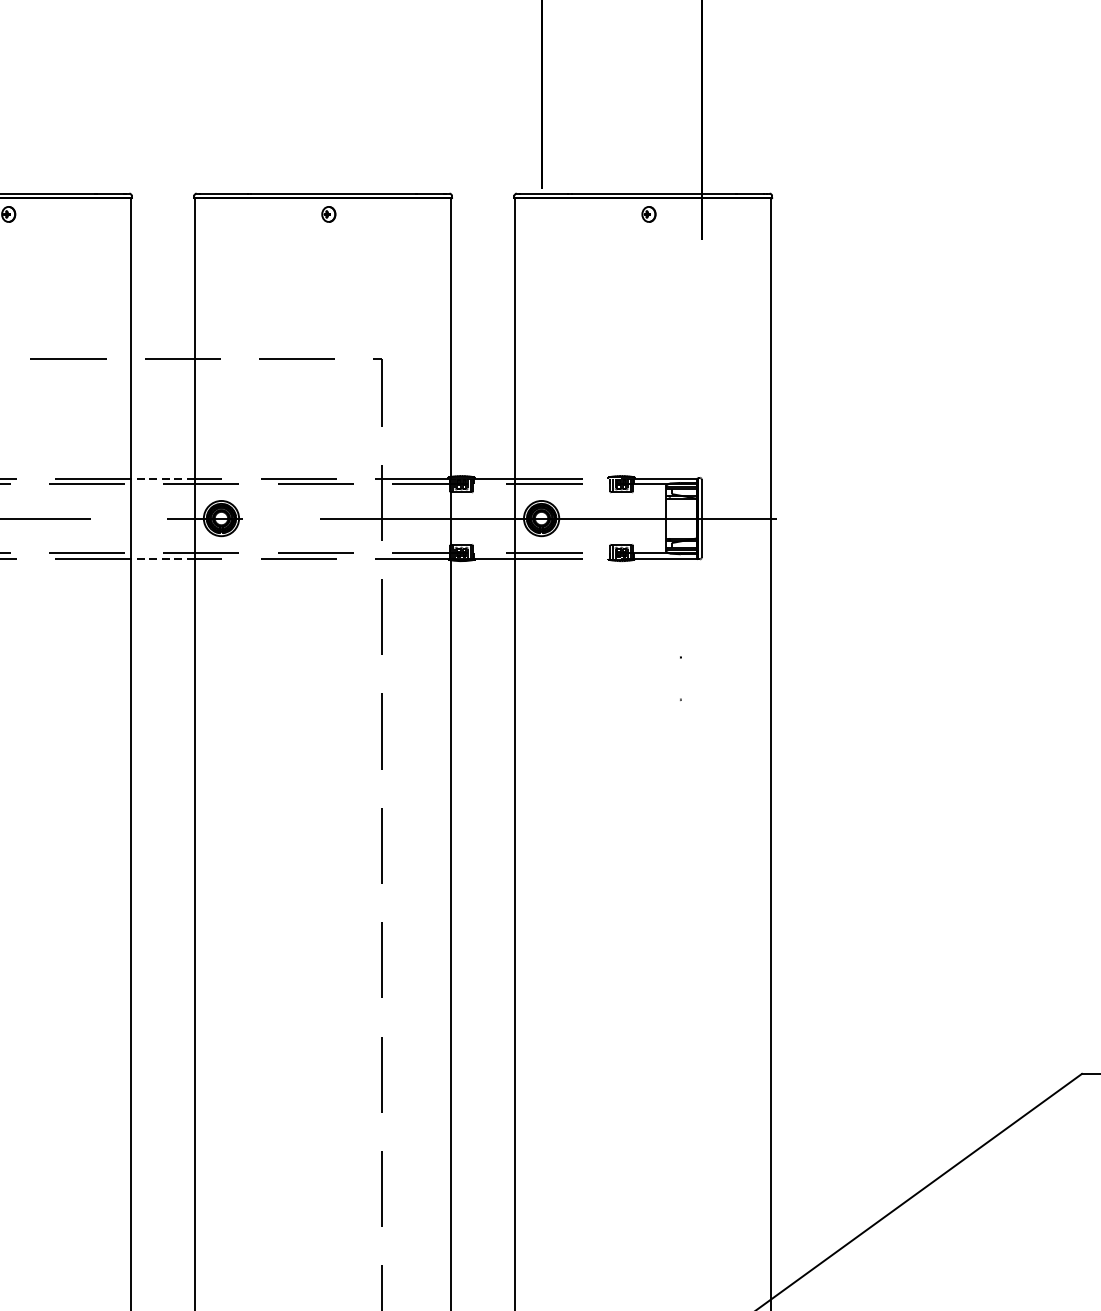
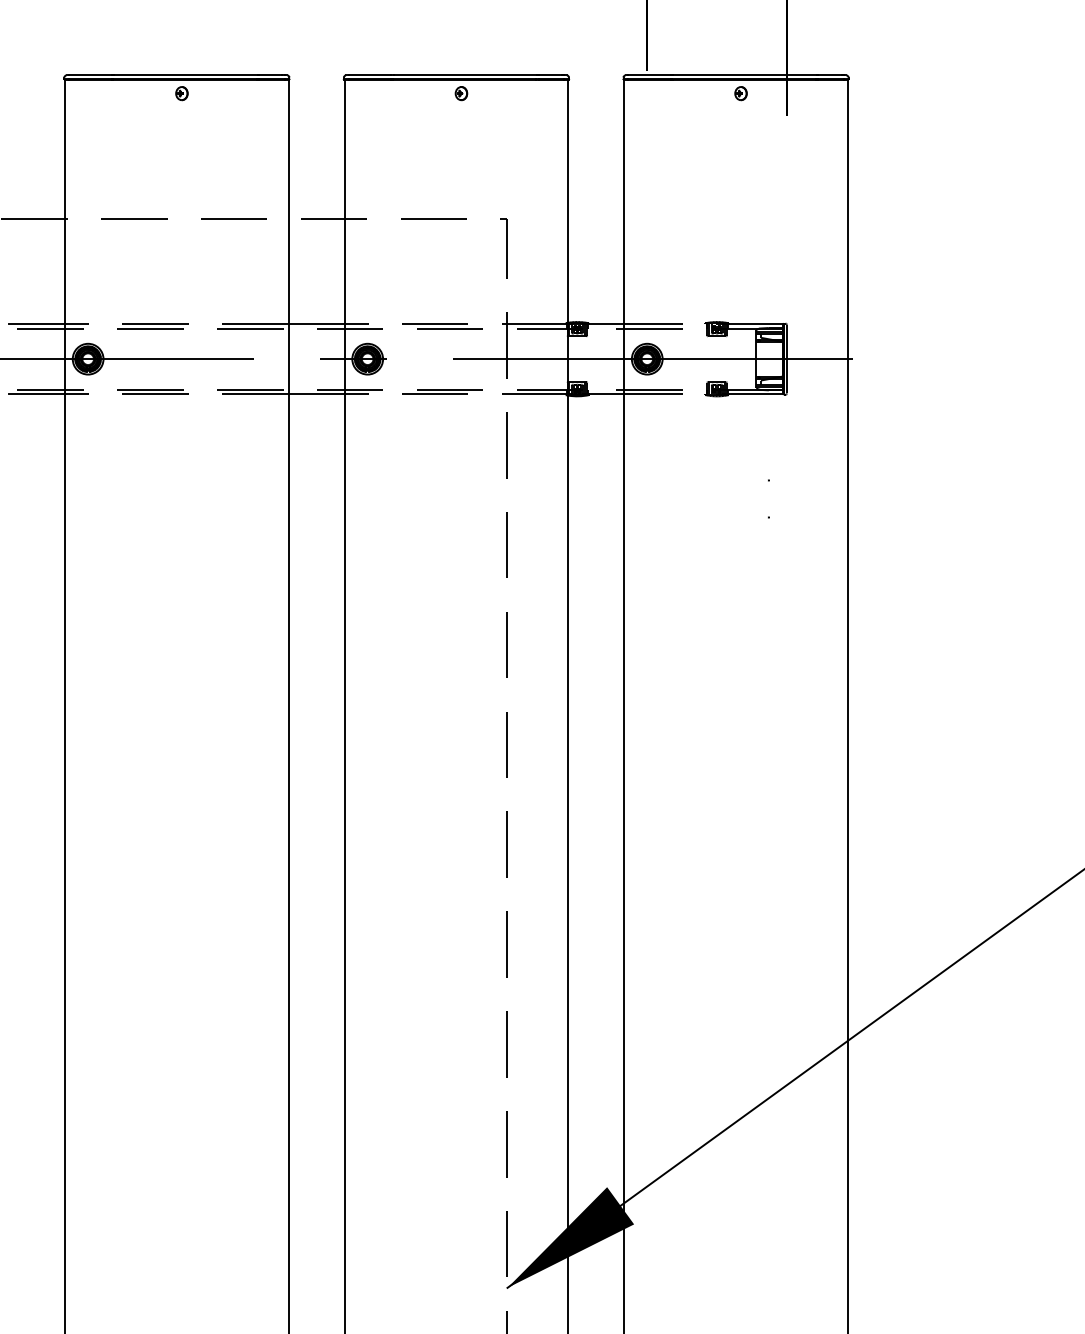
line: (162, 478) -> (316, 324), dashed -> solid
line: (162, 559) -> (316, 394), dashed -> solid

